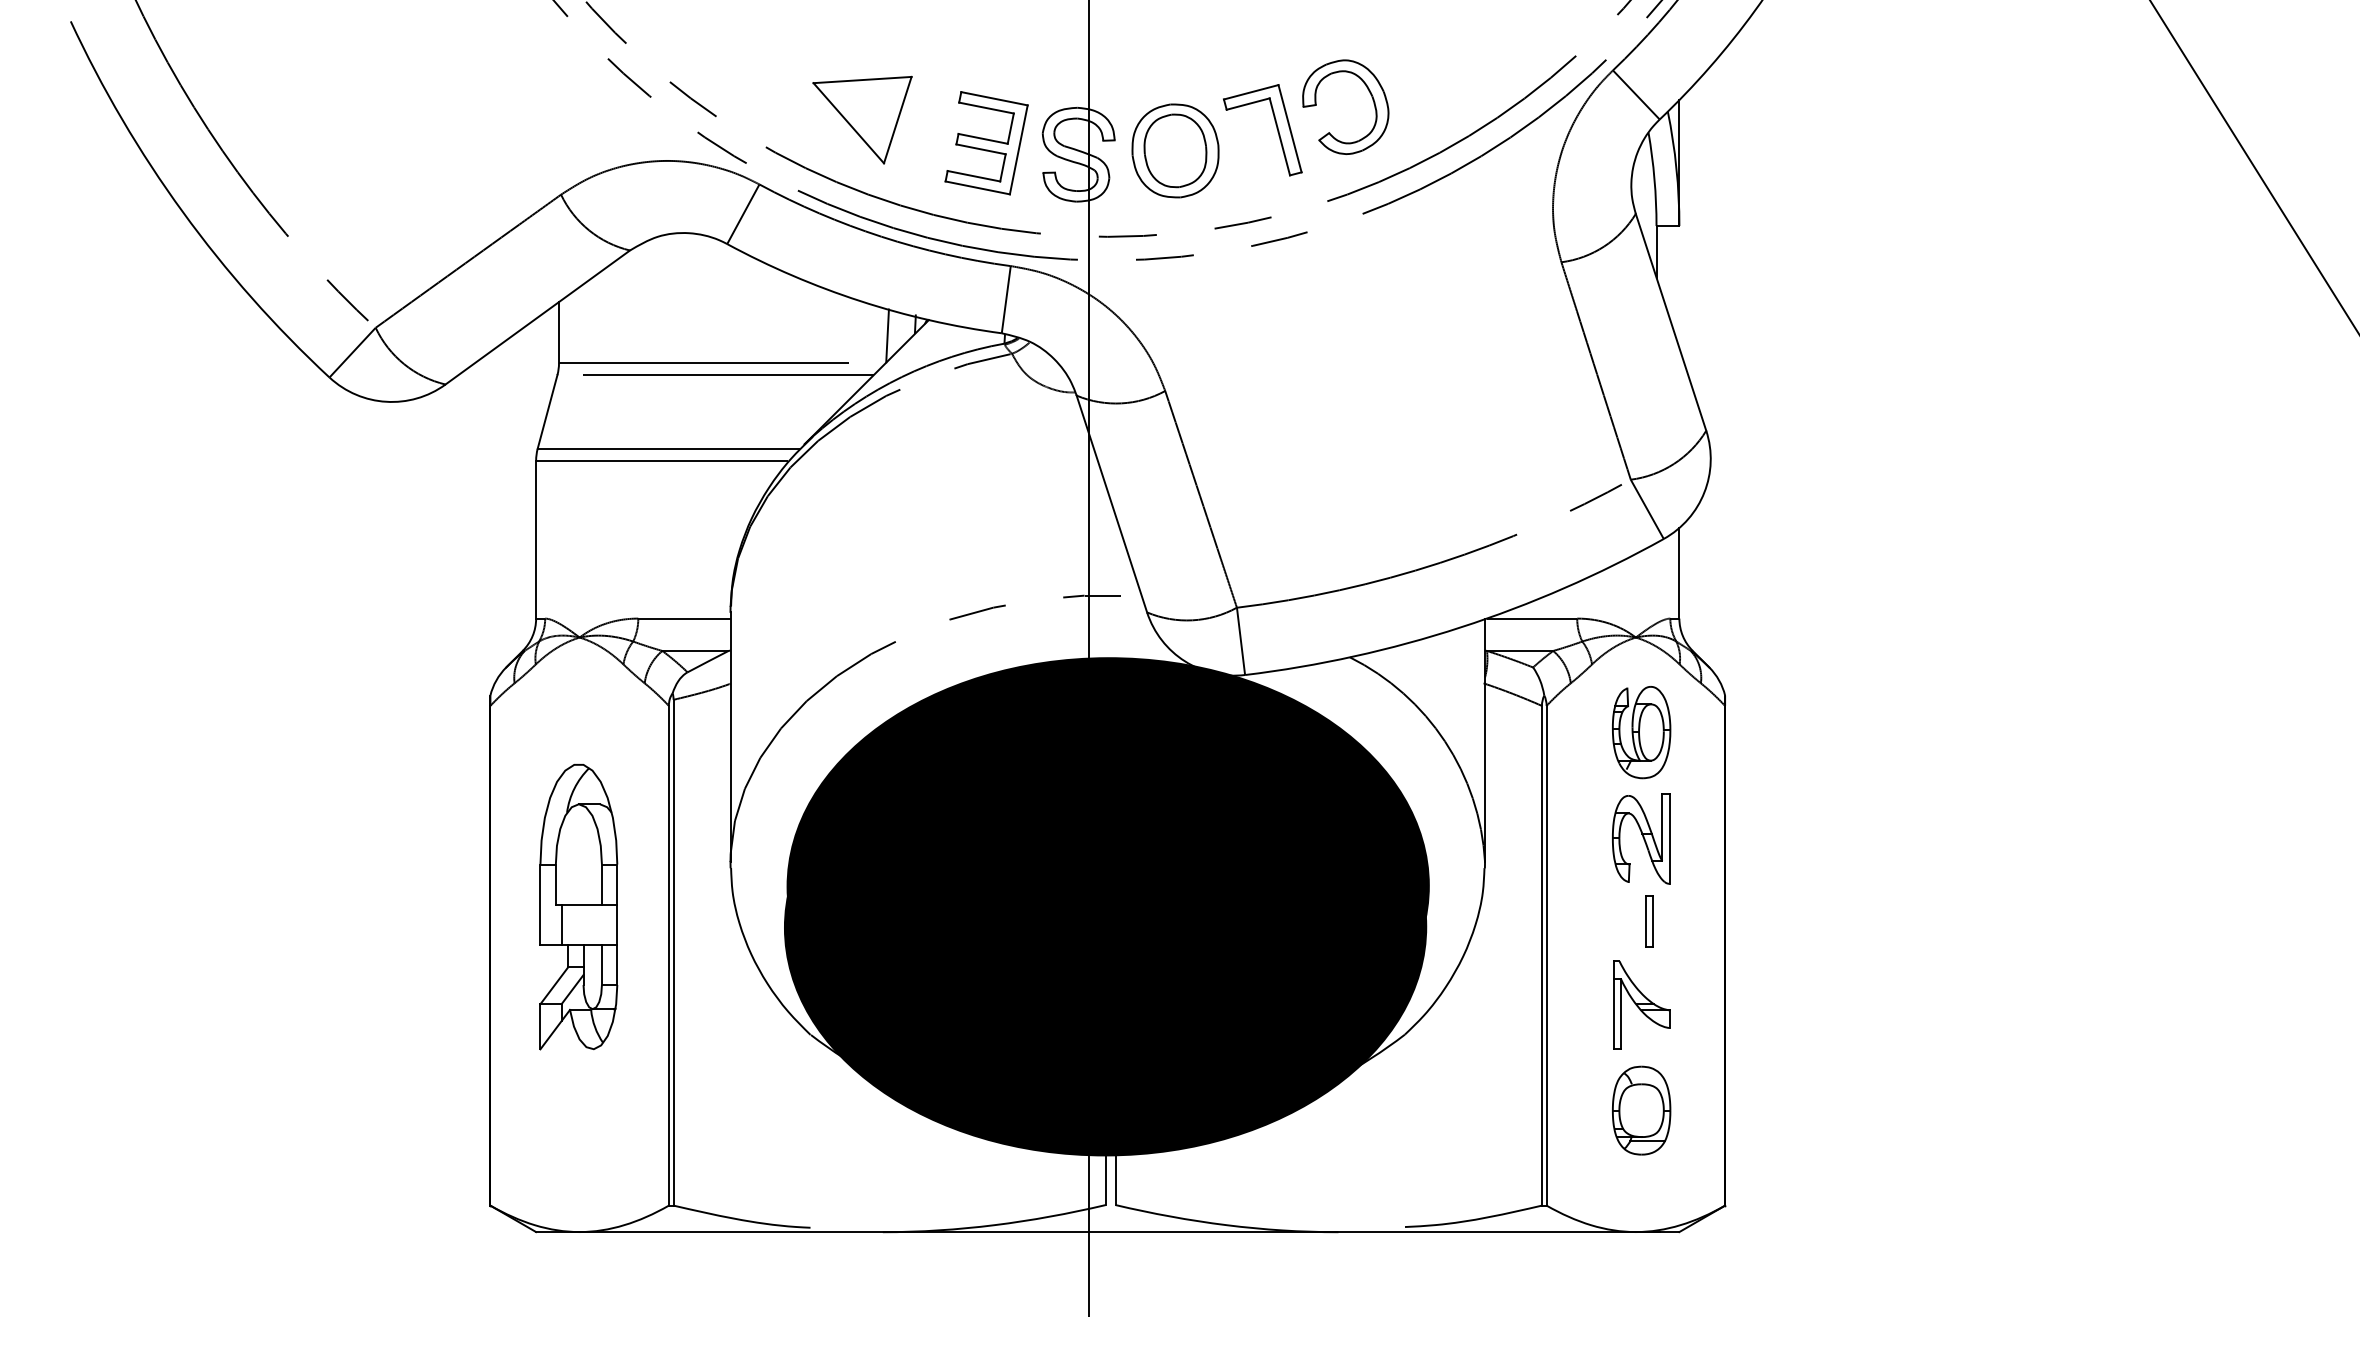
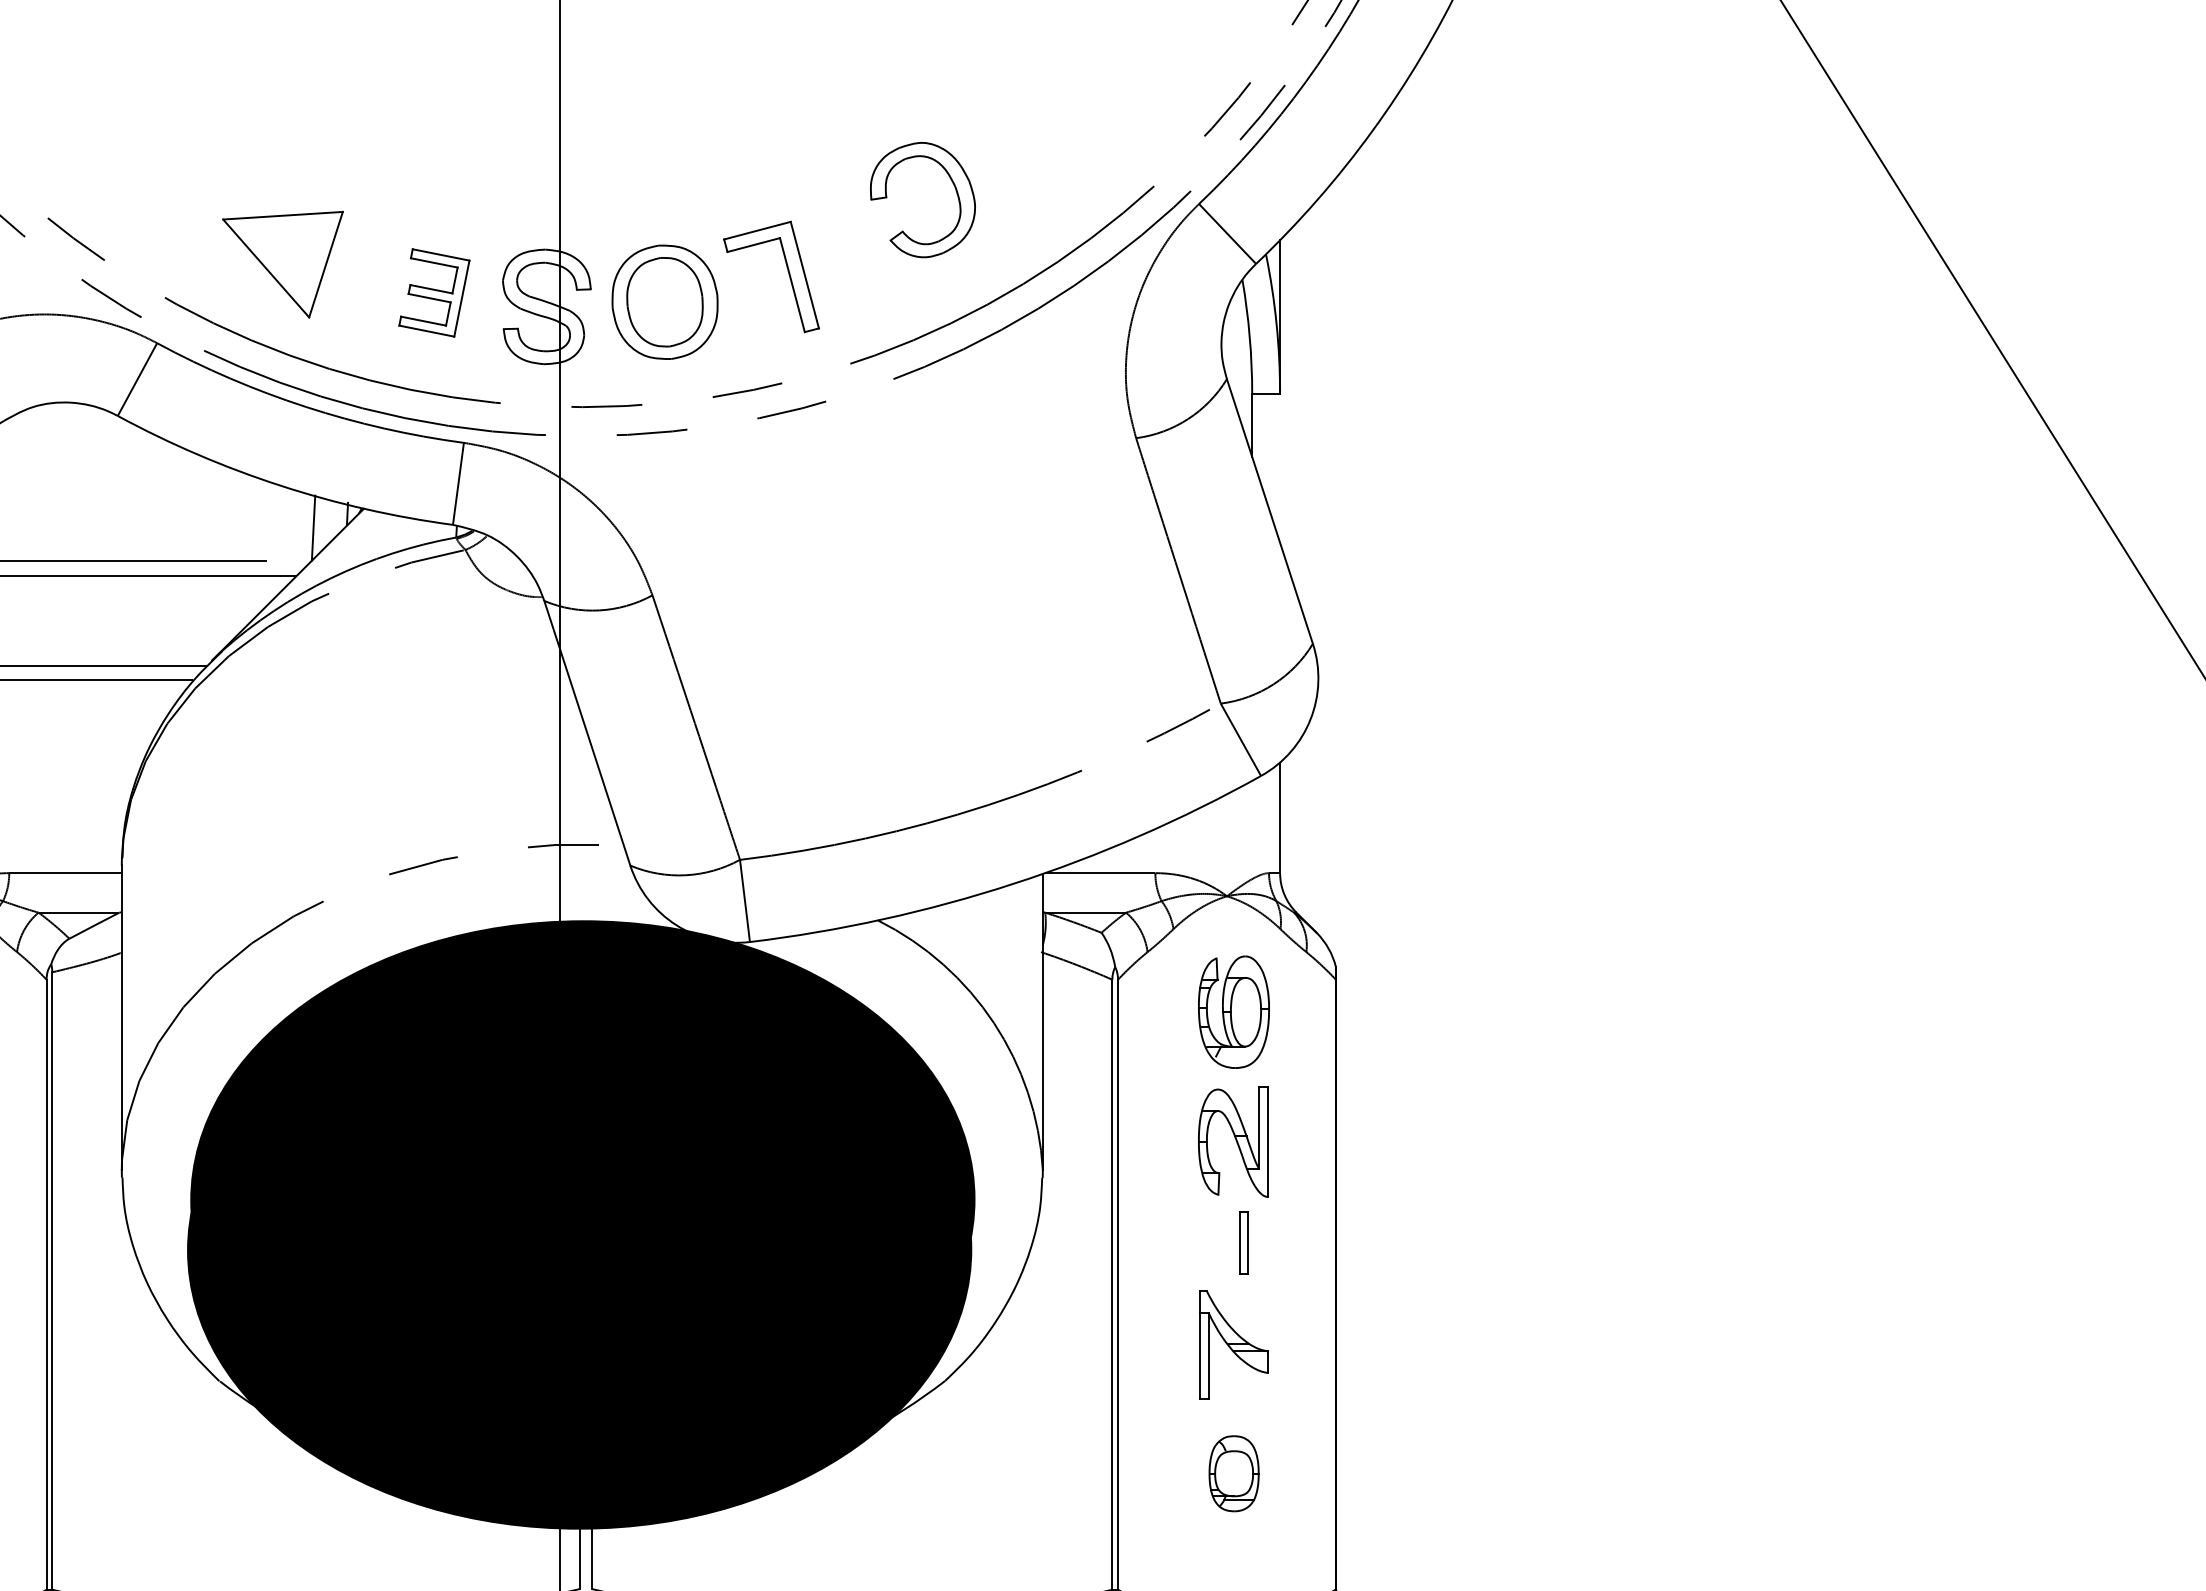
part: (1369, 93) -> (951, 183), moved
part: (986, 143) -> (434, 293), size x0.7
part: (1641, 1110) -> (1233, 1473), size x0.7

